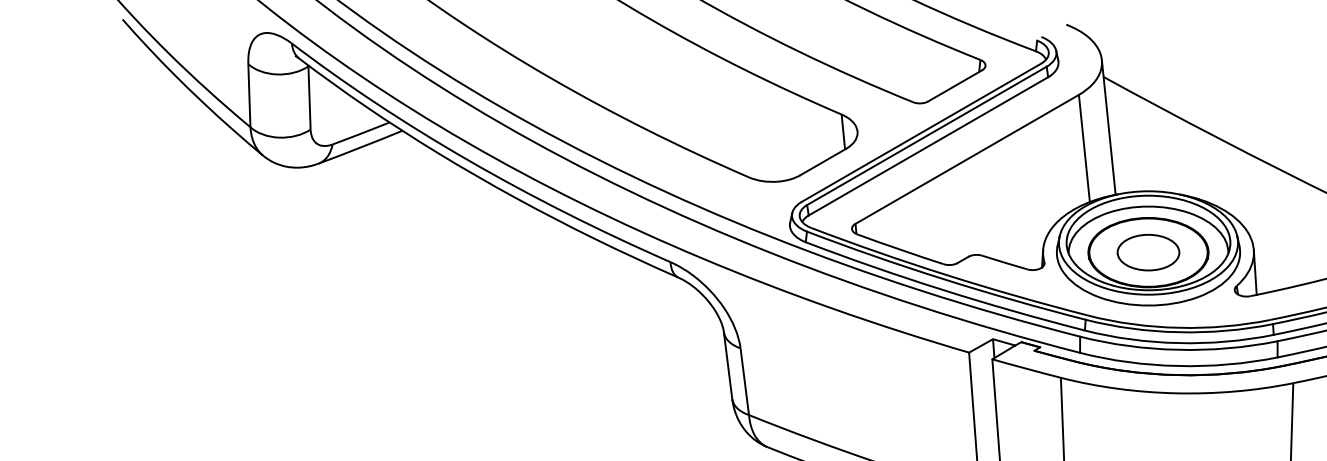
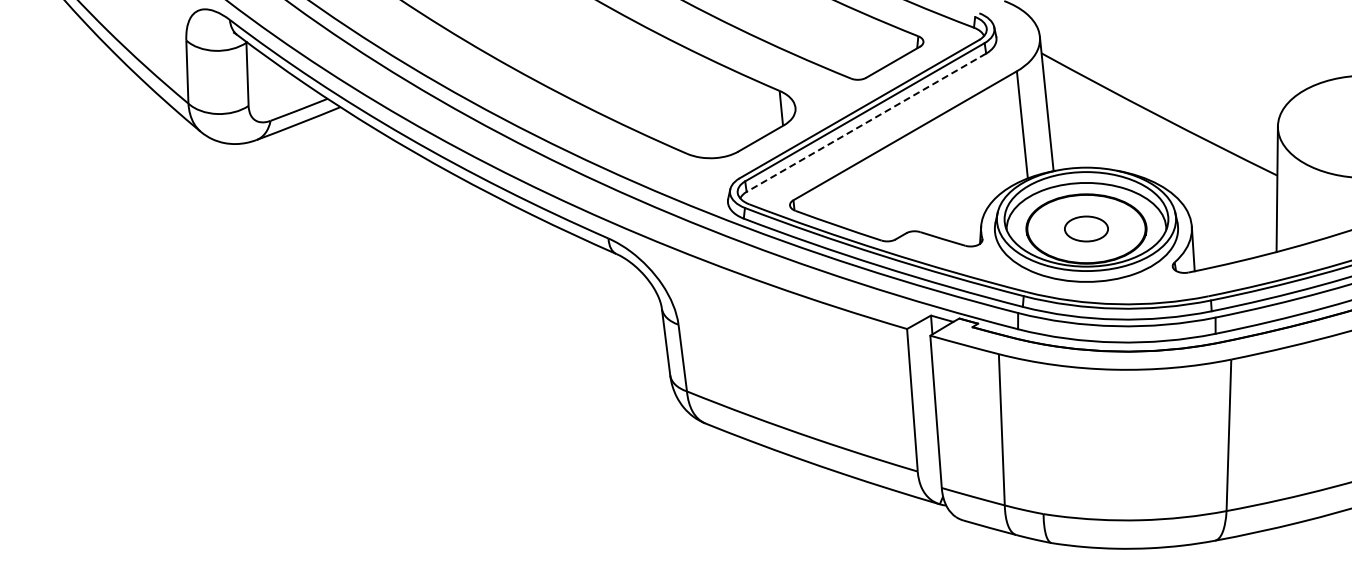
line: (927, 147) -> (865, 123), solid -> dashed
part: (1148, 252) -> (1086, 228), size x0.7

